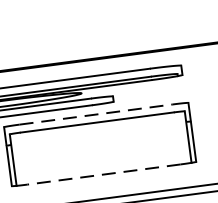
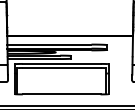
line: (95, 113) -> (61, 63), dashed -> solid
line: (103, 174) -> (61, 94), dashed -> solid

